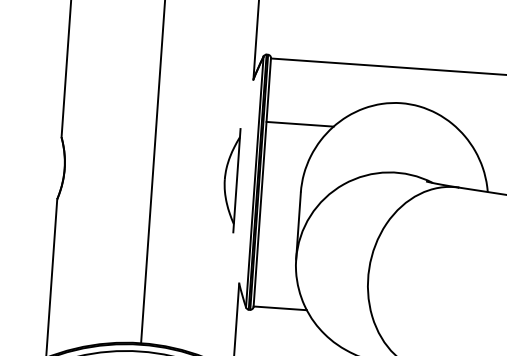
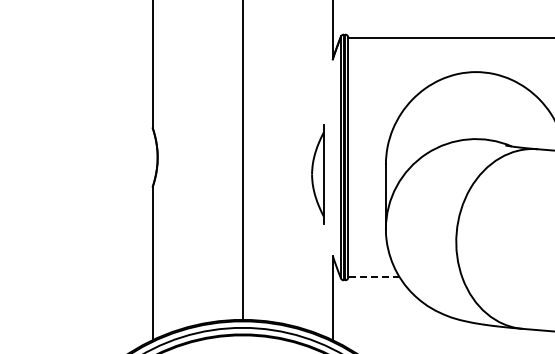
line: (299, 124) -> (380, 99), removed
part: (230, 180) -> (317, 174), moved
line: (279, 308) -> (373, 277), solid -> dashed

